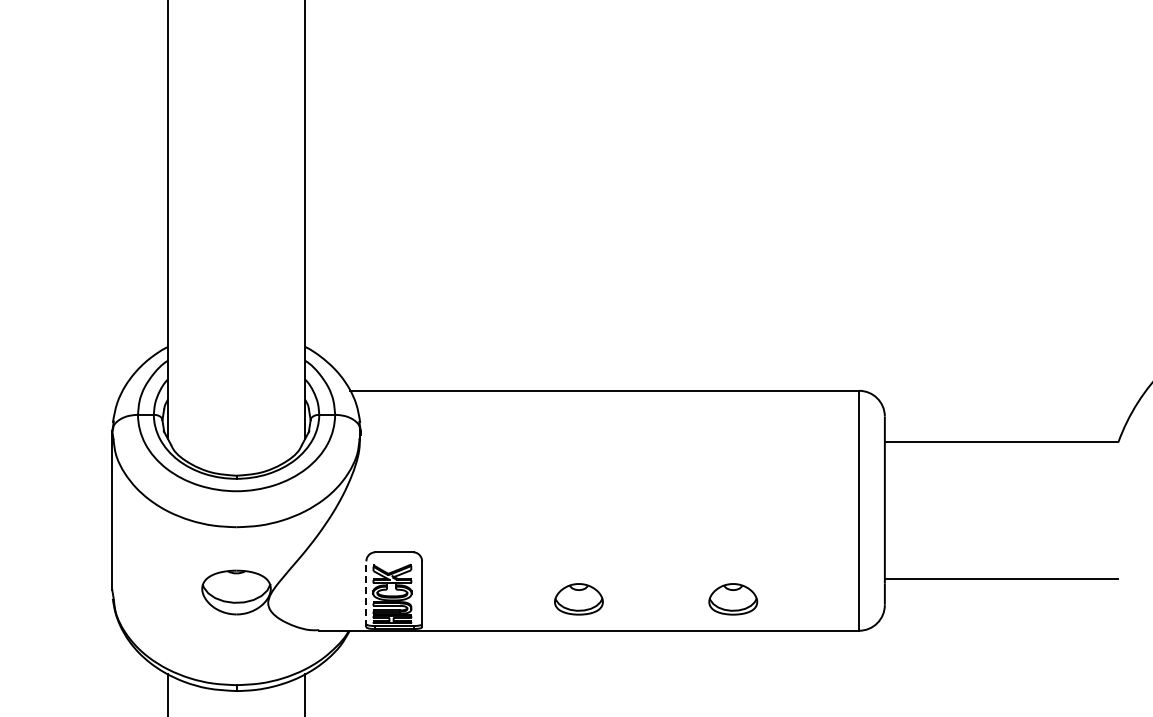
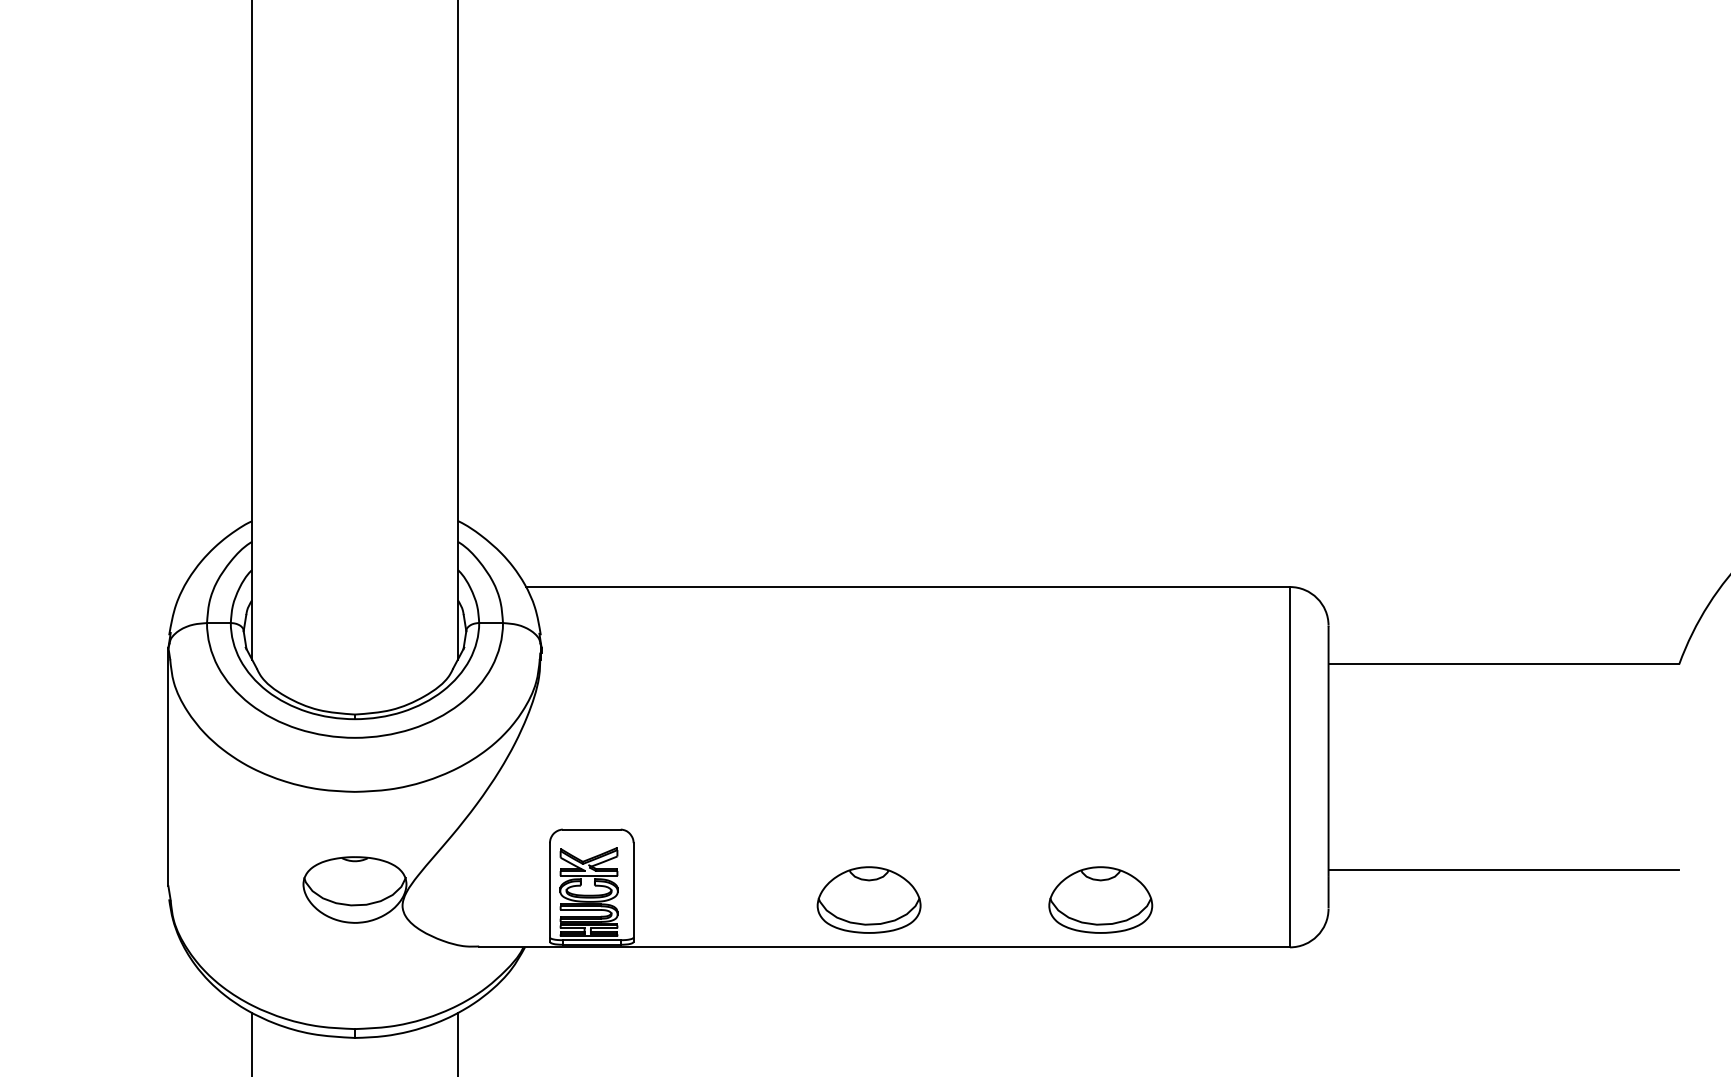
line: (366, 594) -> (550, 892), dashed -> solid
part: (578, 599) -> (868, 900), size x1.43
part: (733, 599) -> (1101, 900), size x1.43

